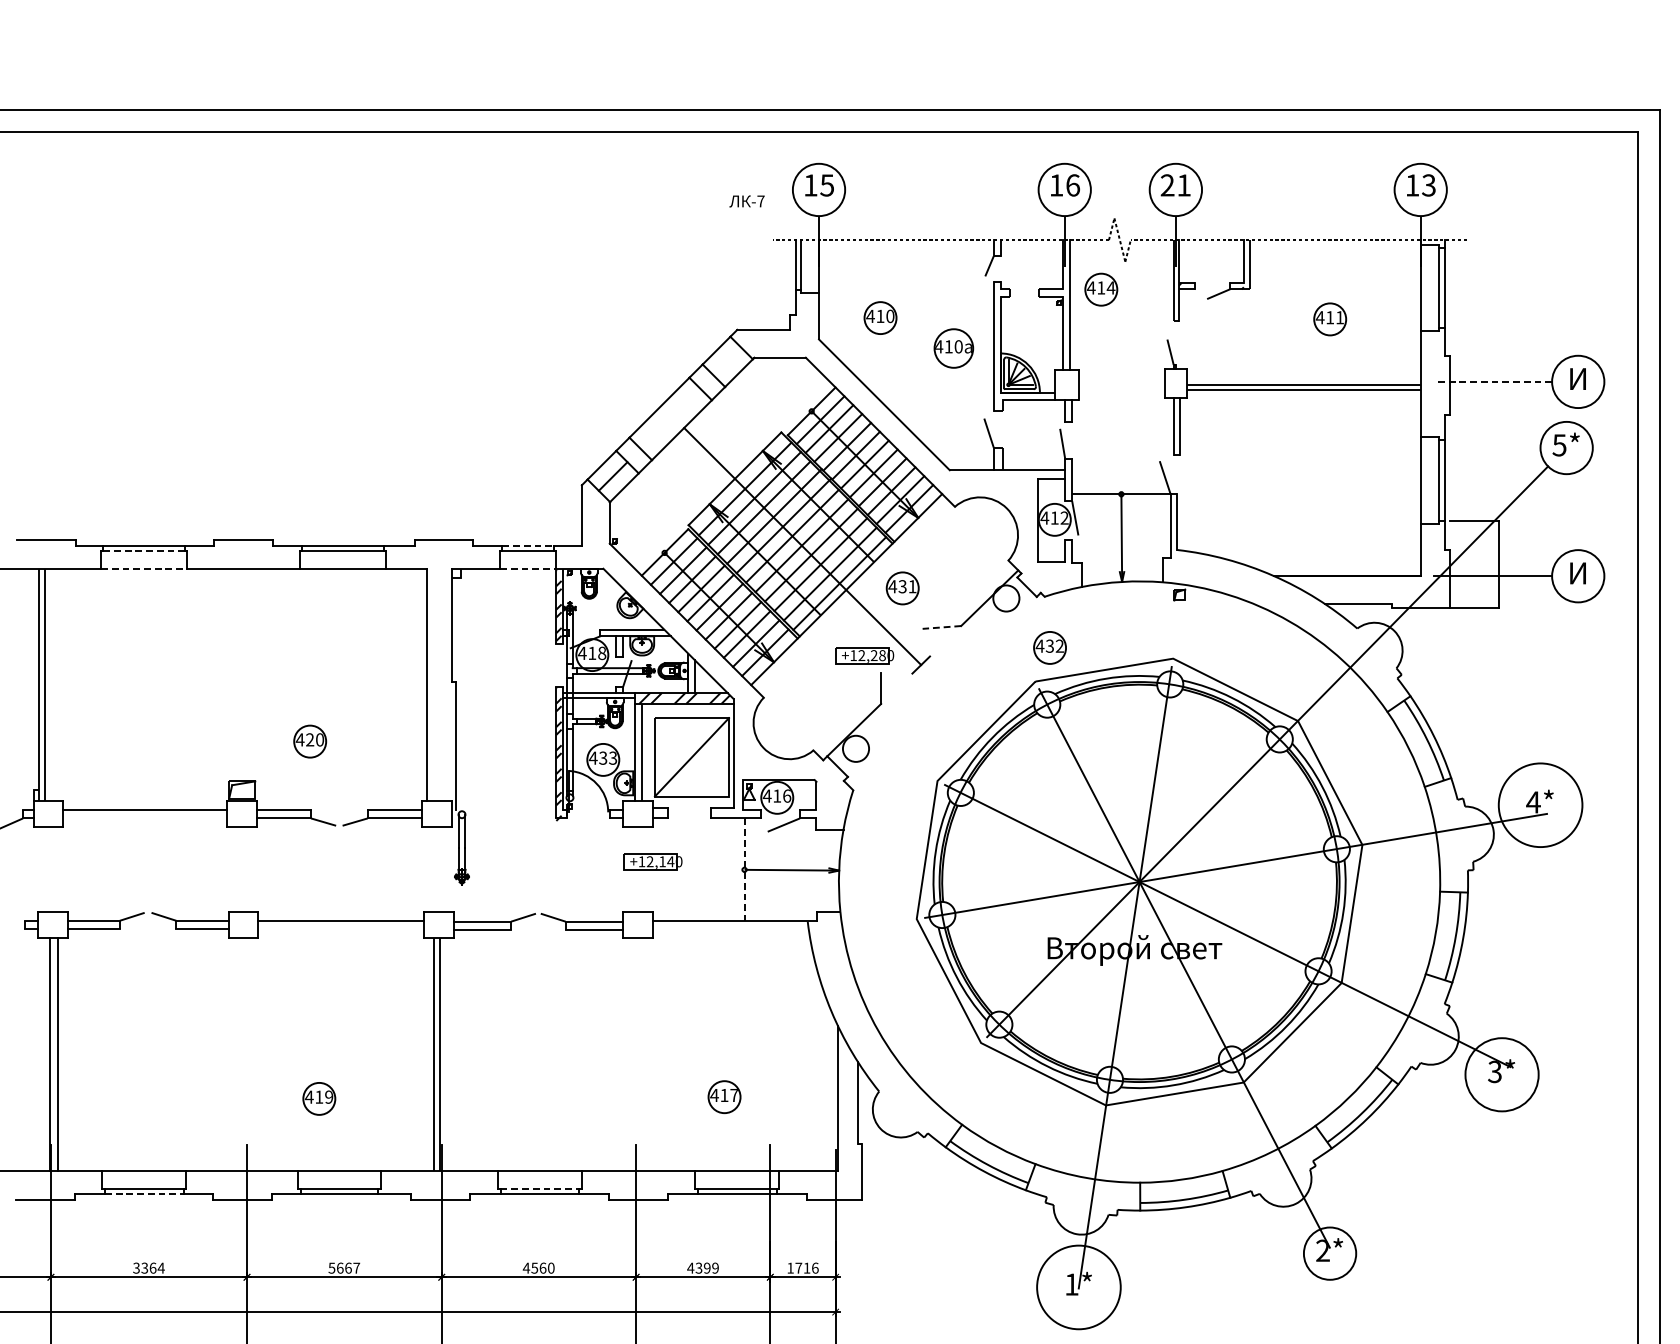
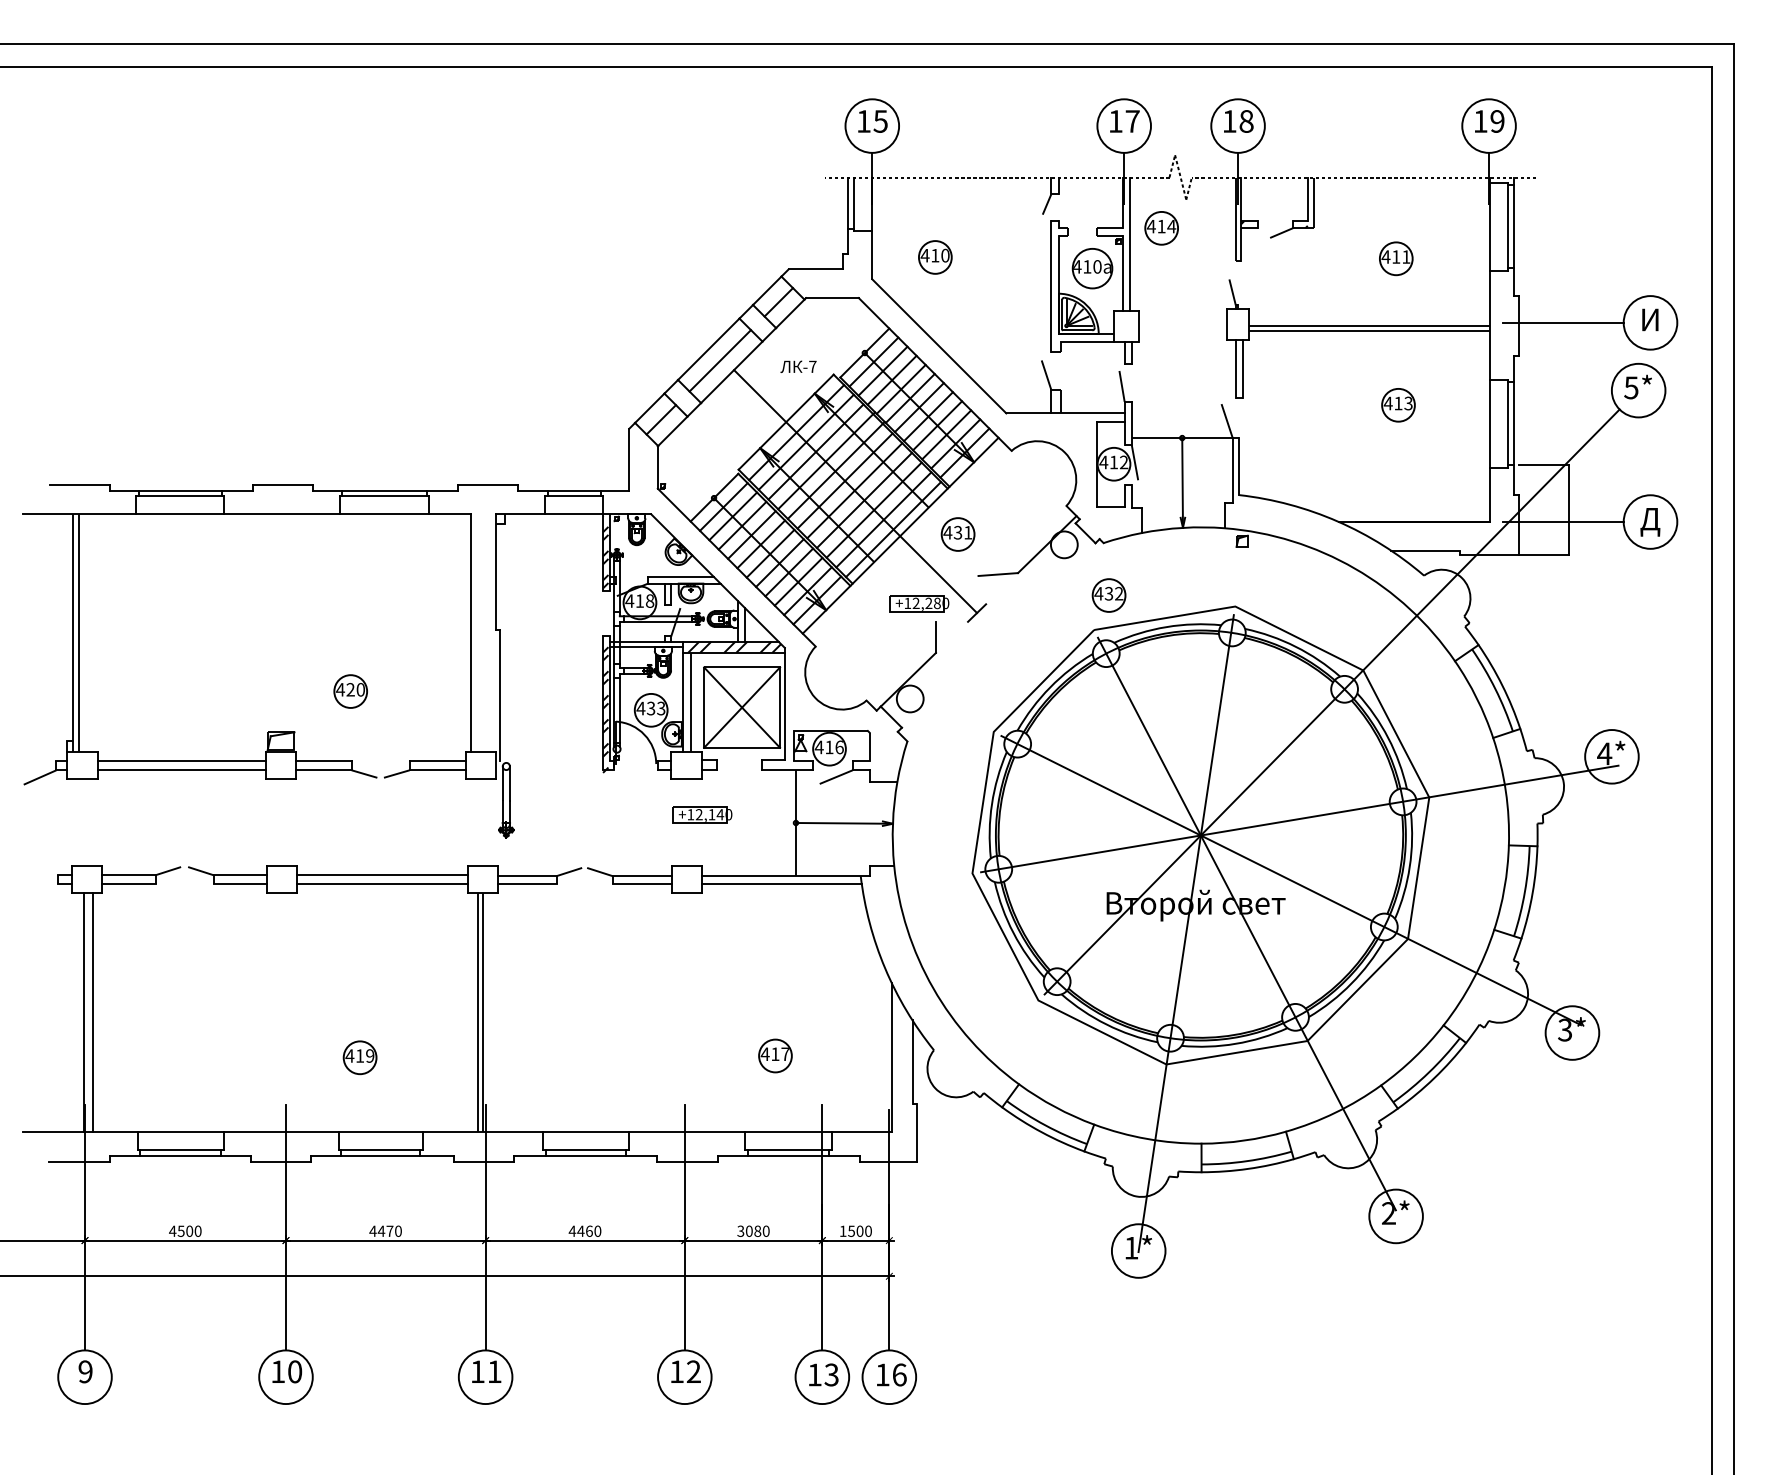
text: (1072, 185) -> (1132, 121), 16 -> 17
text: (1175, 185) -> (1237, 121), 21 -> 18
text: (1428, 185) -> (1497, 121), 13 -> 19
text: (747, 201) -> (798, 366), moved
part: (953, 348) -> (1092, 268), moved
line: (727, 362) -> (778, 302), added
line: (1492, 381) -> (1562, 322), dashed -> solid
line: (670, 418) -> (720, 360), added
part: (1332, 462) -> (1398, 405), added
line: (528, 545) -> (574, 490), dashed -> solid
line: (144, 551) -> (180, 496), dashed -> solid
line: (144, 568) -> (180, 514), dashed -> solid
line: (528, 568) -> (574, 514), dashed -> solid
text: (1578, 576) -> (1650, 522), И -> Д
line: (942, 627) -> (998, 574), dashed -> solid
line: (692, 757) -> (742, 707), added
circle: (1540, 804) -> (1611, 756), size x0.62
line: (145, 818) -> (181, 770), added
line: (744, 869) -> (795, 822), dashed -> solid
line: (341, 928) -> (382, 883), added
line: (730, 929) -> (781, 884), added
circle: (1502, 1074) -> (1572, 1032), size x0.71
line: (540, 1189) -> (586, 1150), dashed -> solid
line: (145, 1194) -> (181, 1155), dashed -> solid
text: (148, 1267) -> (185, 1230), 3364 -> 4500
text: (344, 1267) -> (385, 1230), 5667 -> 4470
text: (534, 1267) -> (580, 1230), 4560 -> 4460
text: (703, 1267) -> (753, 1230), 4399 -> 3080
text: (807, 1267) -> (860, 1230), 1716 -> 1500
circle: (1078, 1286) -> (1138, 1250), size x0.62

